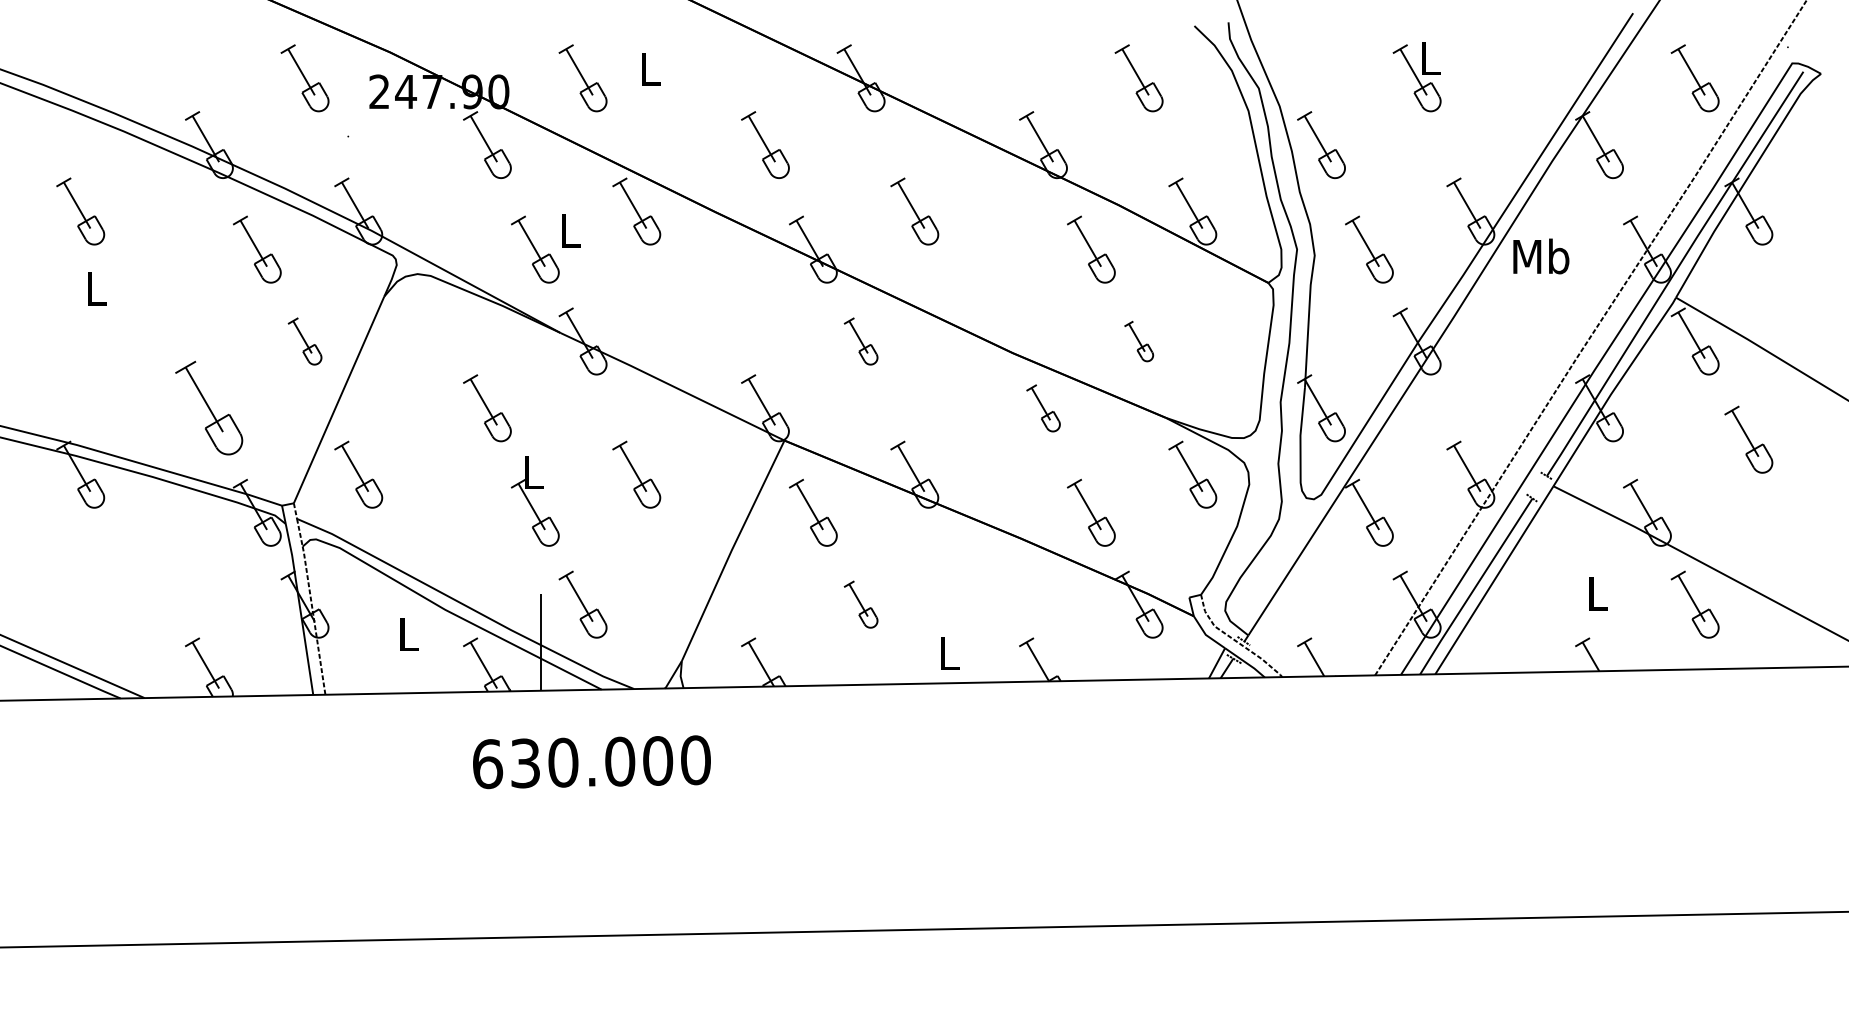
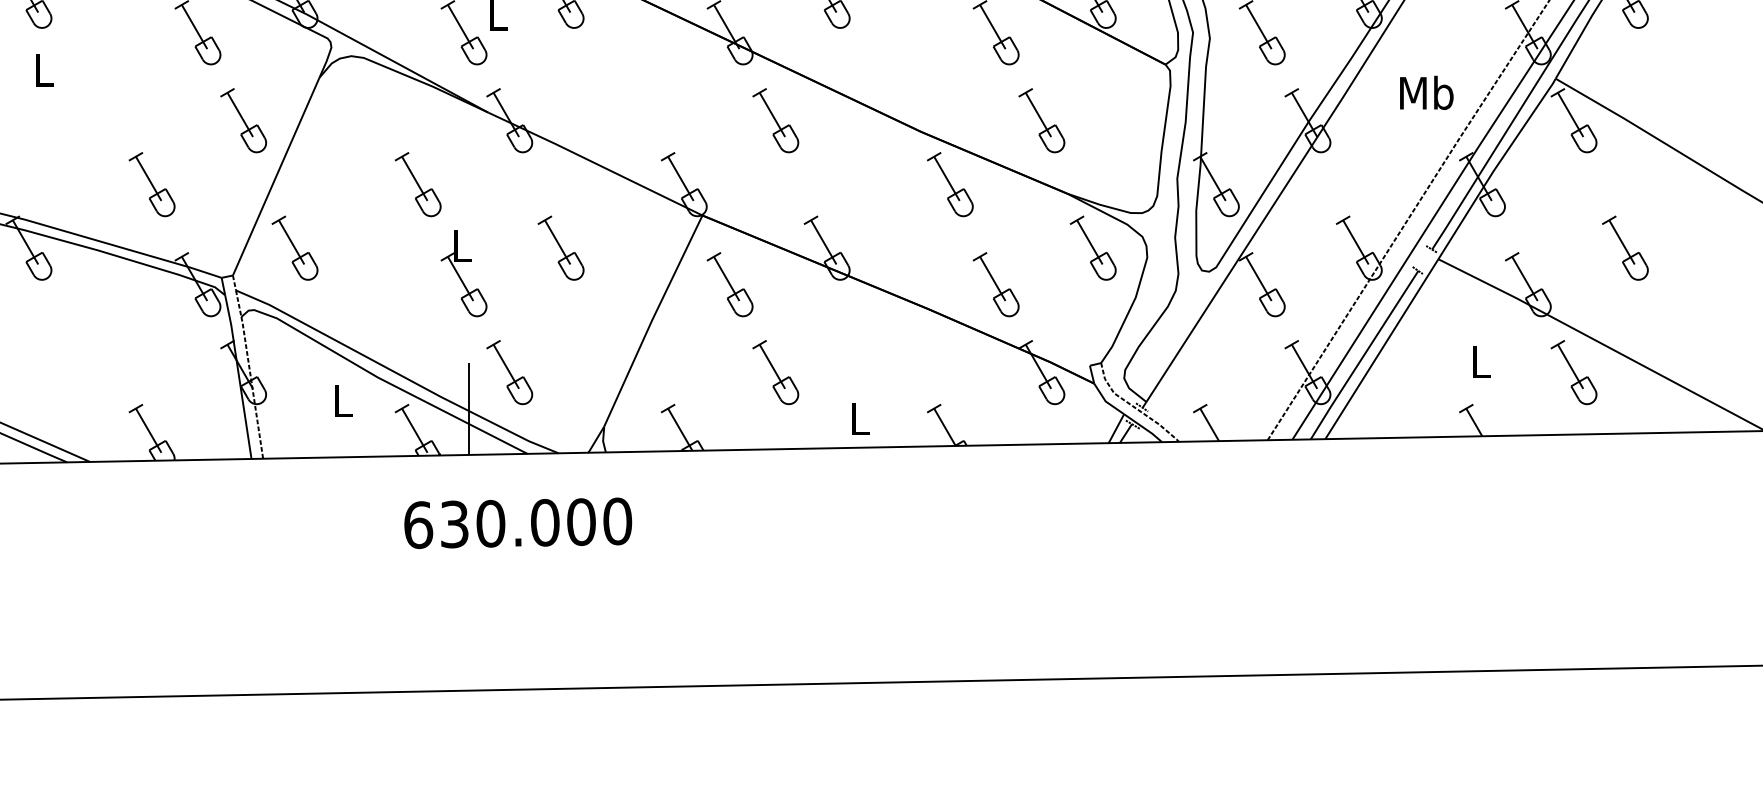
text: (1541, 256) -> (1426, 92), moved
part: (304, 341) -> (243, 120), size x1.43
part: (860, 341) -> (775, 120), size x1.43
part: (1138, 341) -> (1041, 120), size x1.67
part: (209, 408) -> (152, 184), size x0.71
part: (1043, 408) -> (950, 184), size x1.43
part: (1748, 439) -> (1625, 247), moved
part: (860, 604) -> (775, 372), size x1.43

